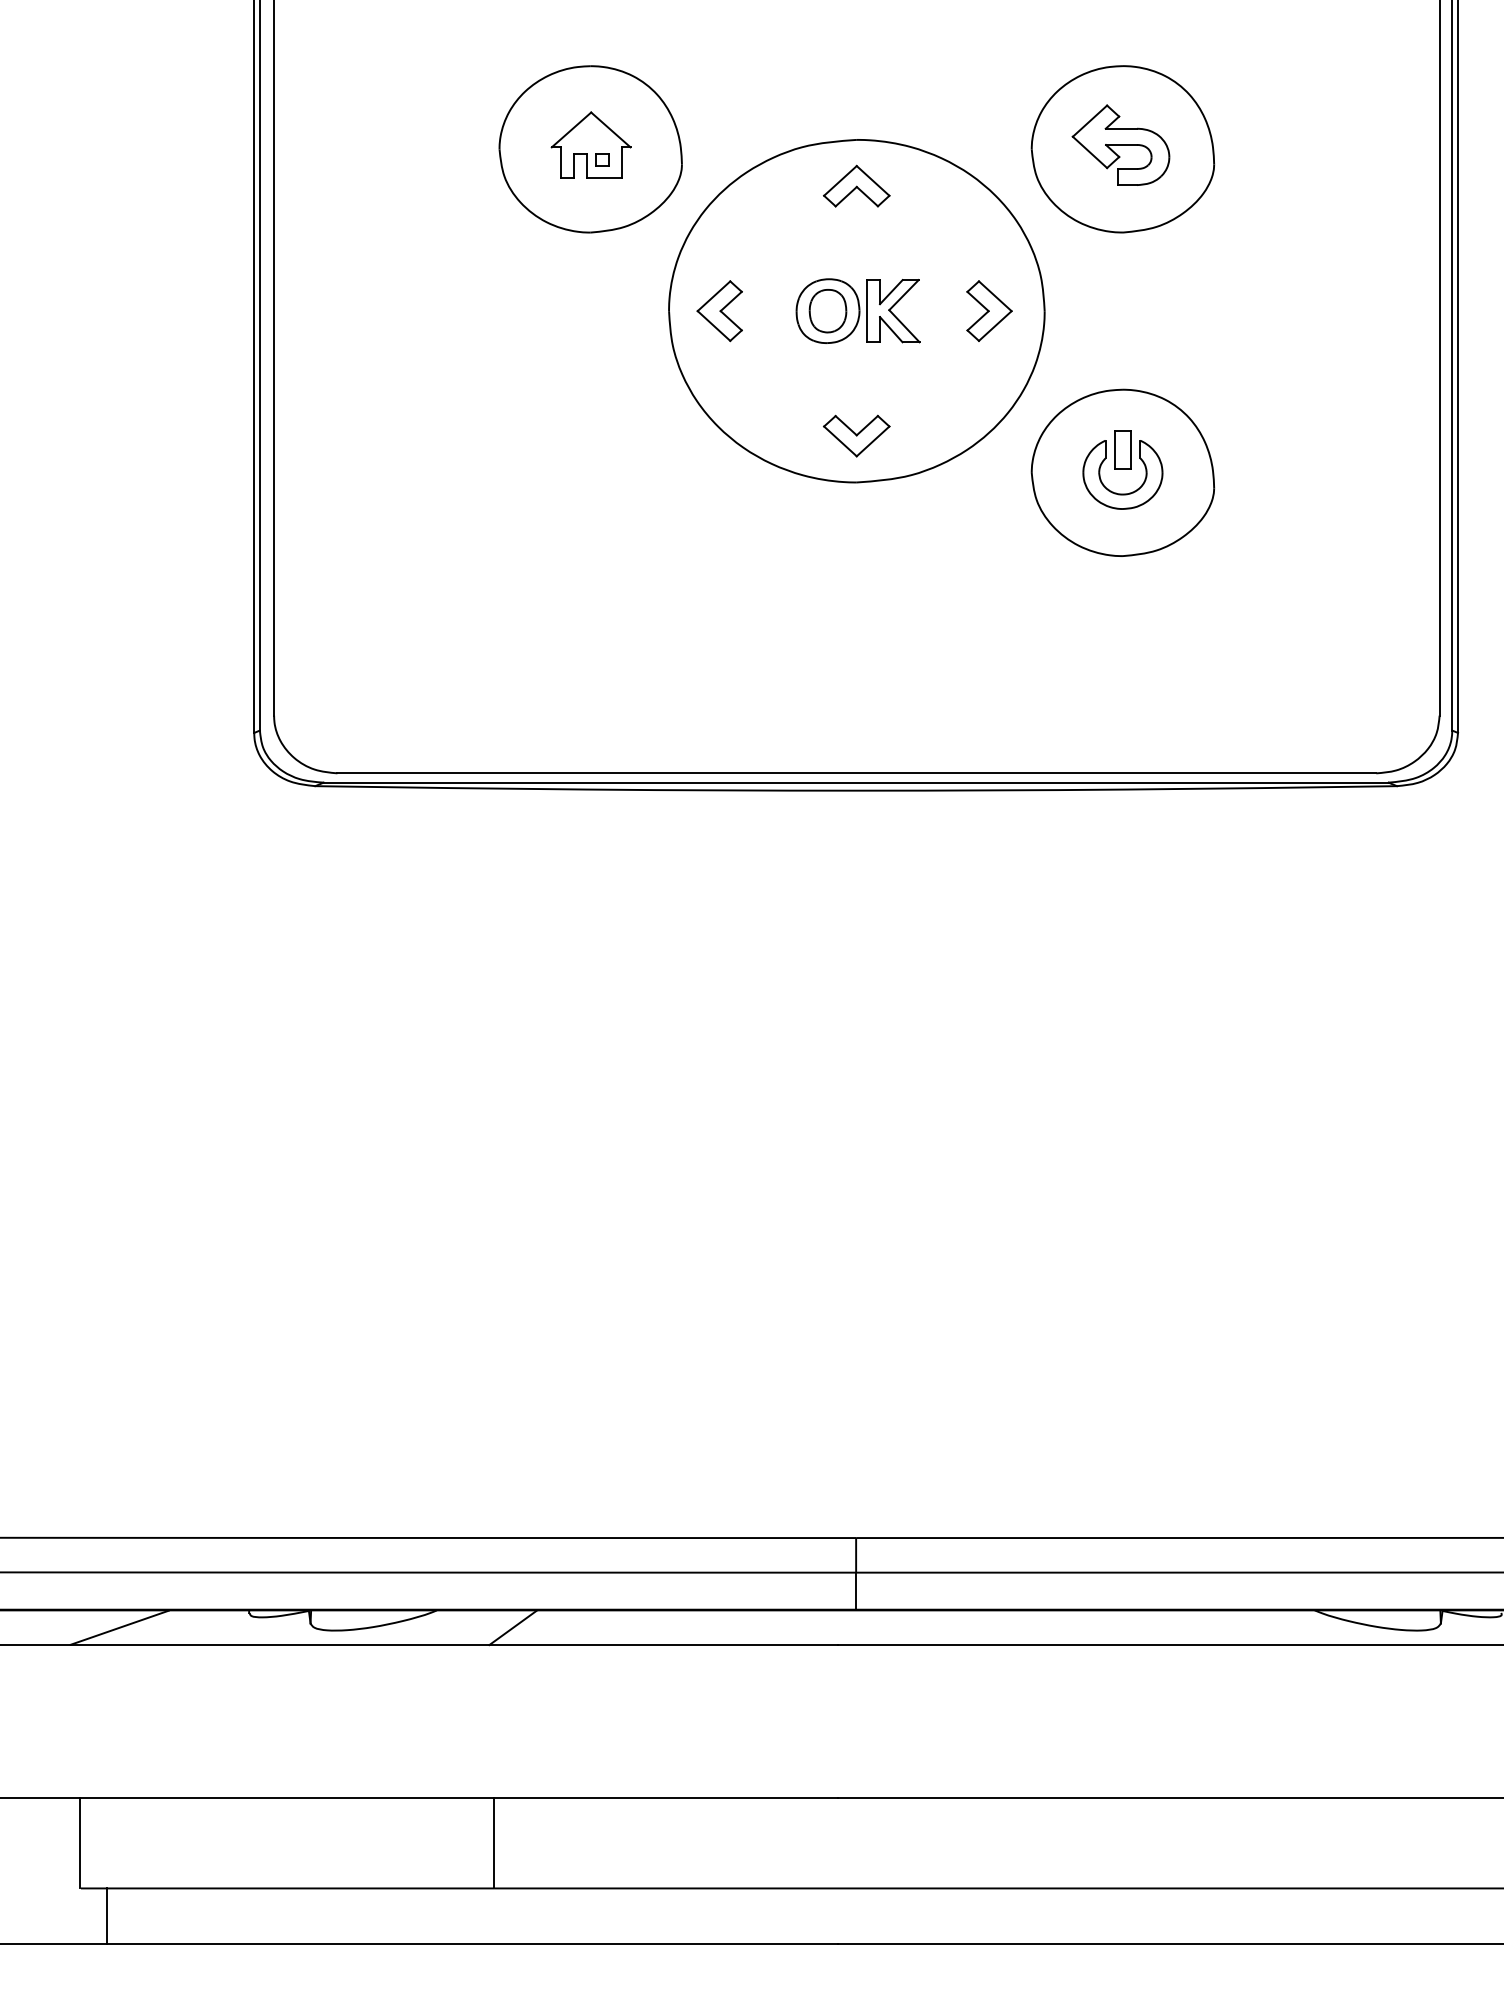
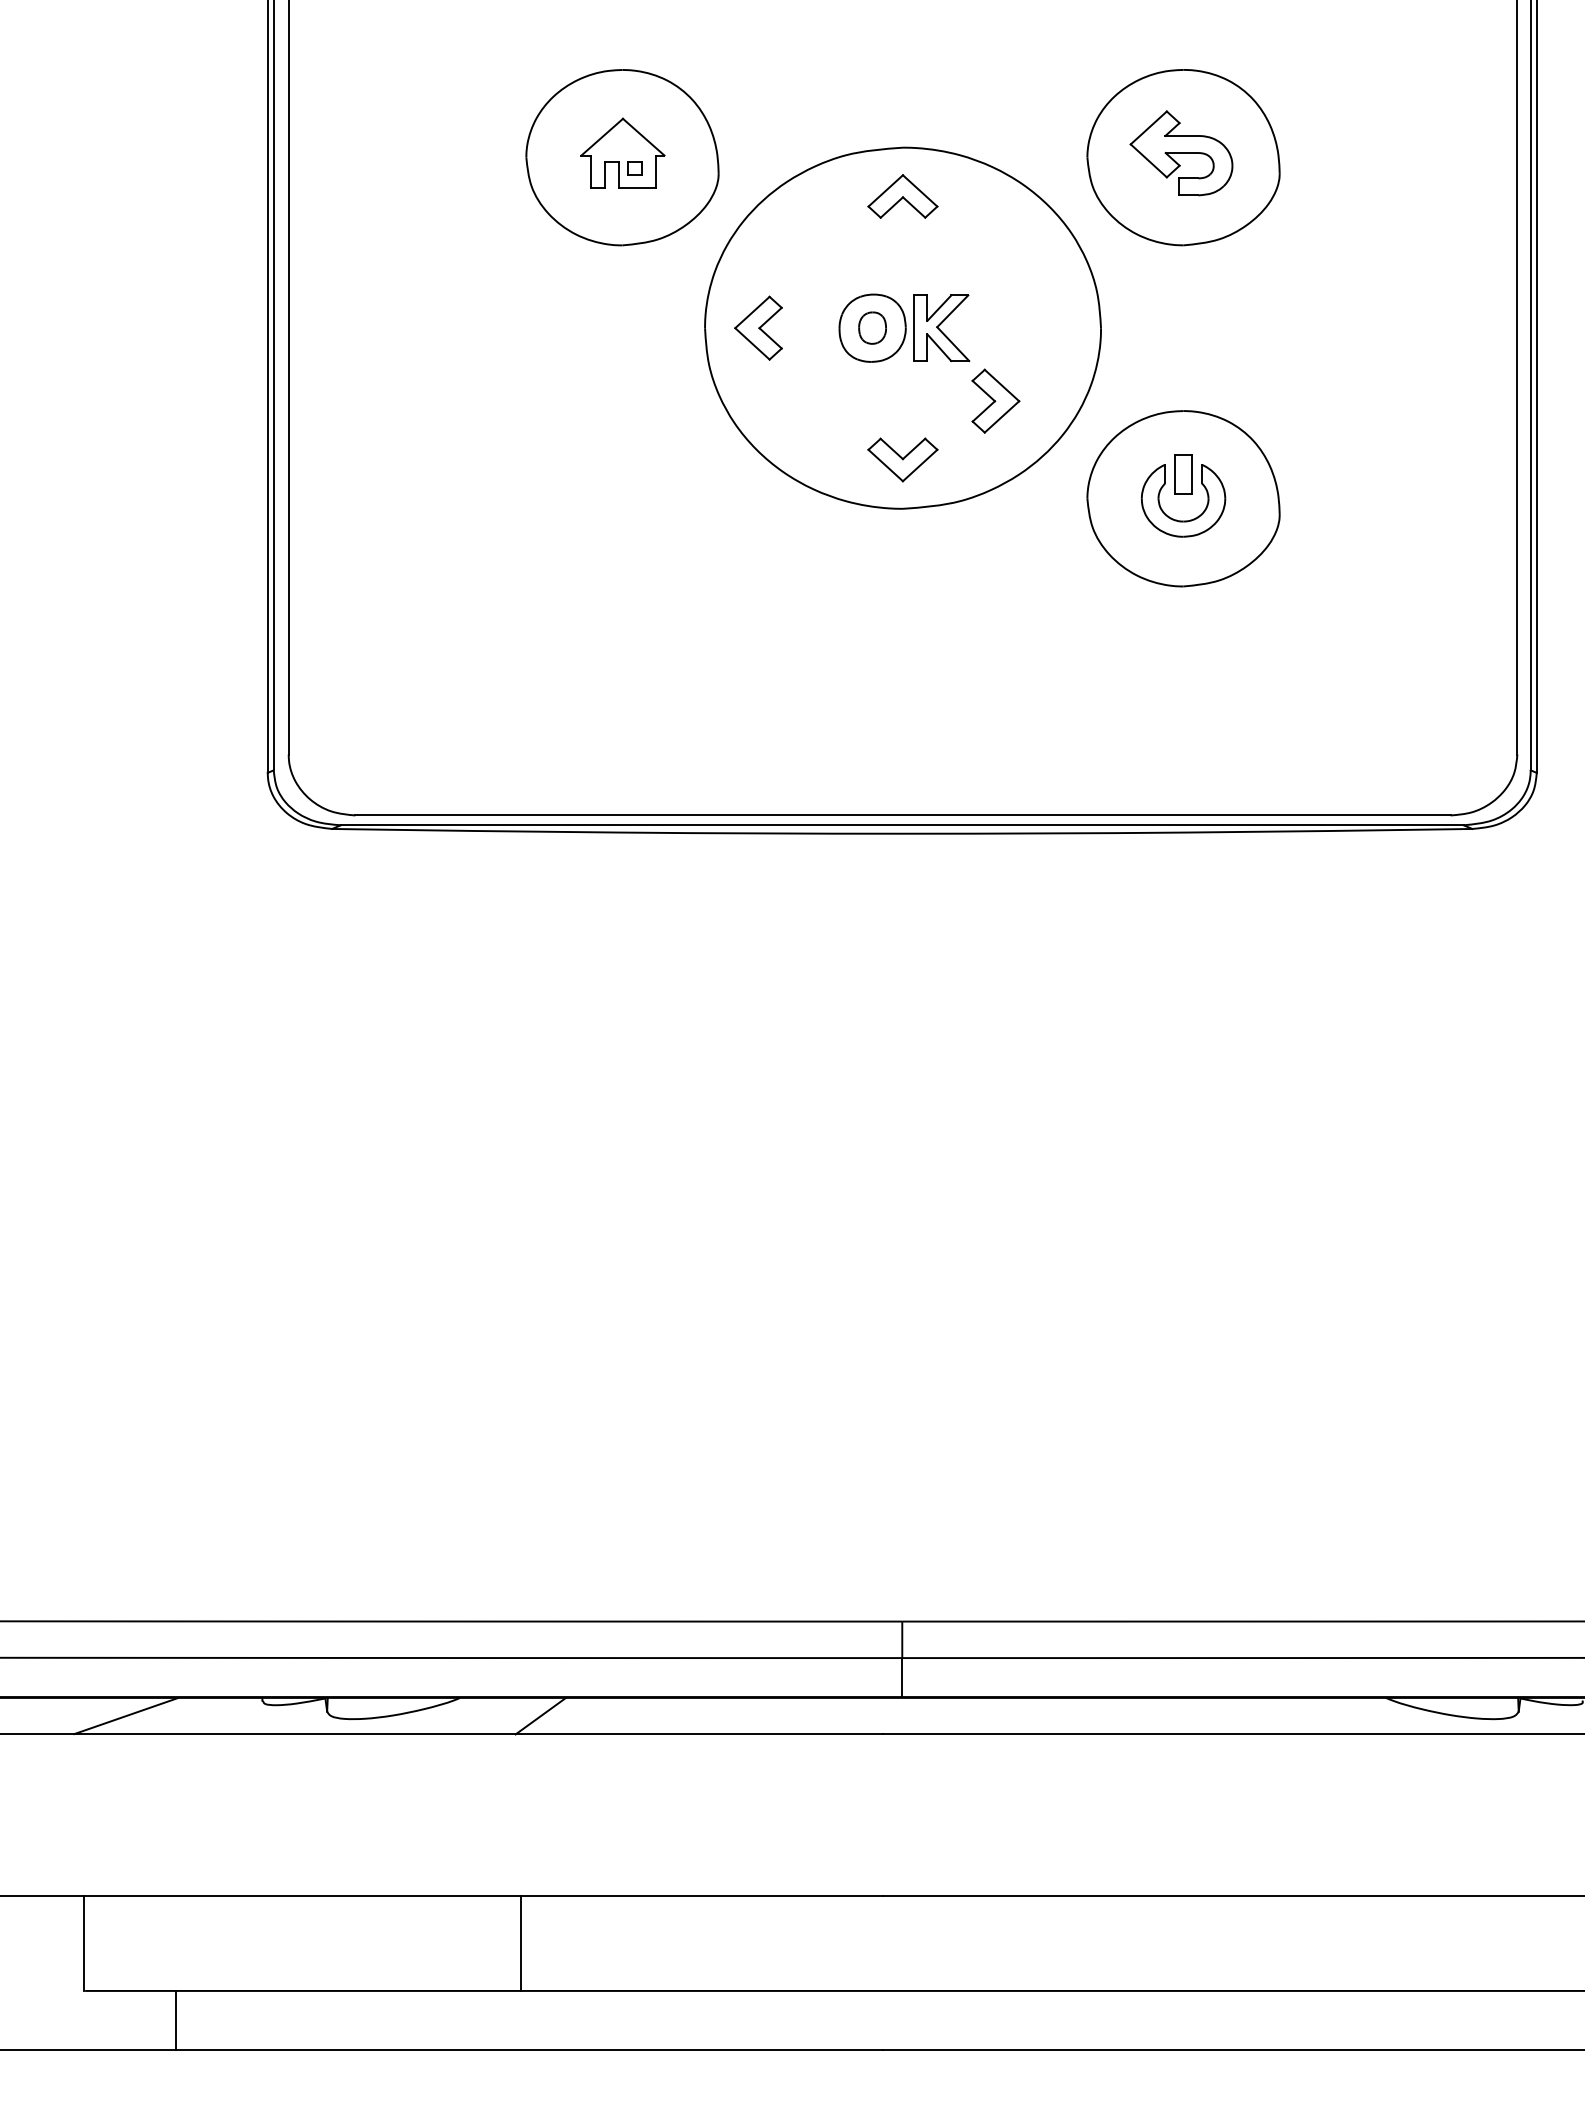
part: (827, 310) -> (872, 327), size x0.7
part: (989, 310) -> (995, 400), moved
line: (106, 1915) -> (176, 2019), moved

